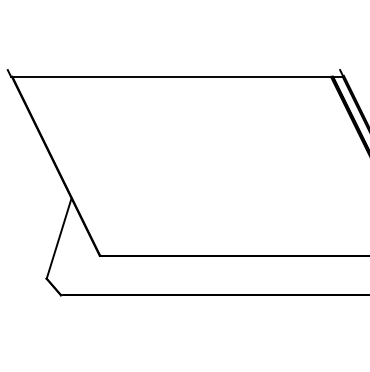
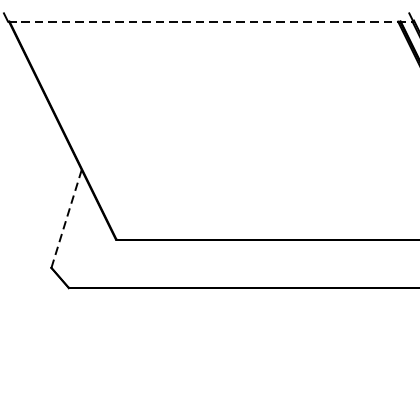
line: (177, 76) -> (210, 21), solid -> dashed
line: (59, 239) -> (67, 220), solid -> dashed

